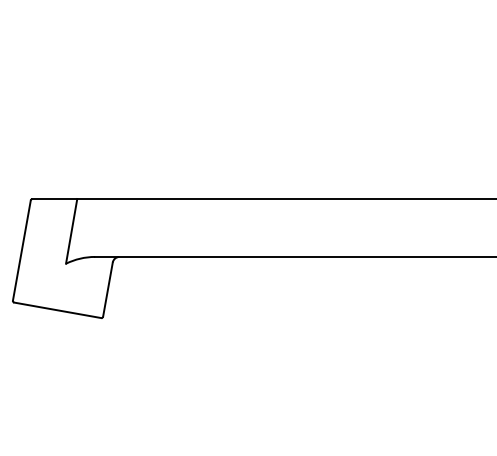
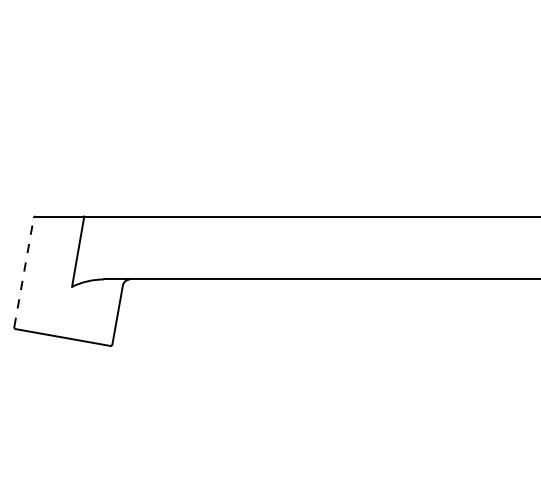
line: (22, 250) -> (24, 272), solid -> dashed

